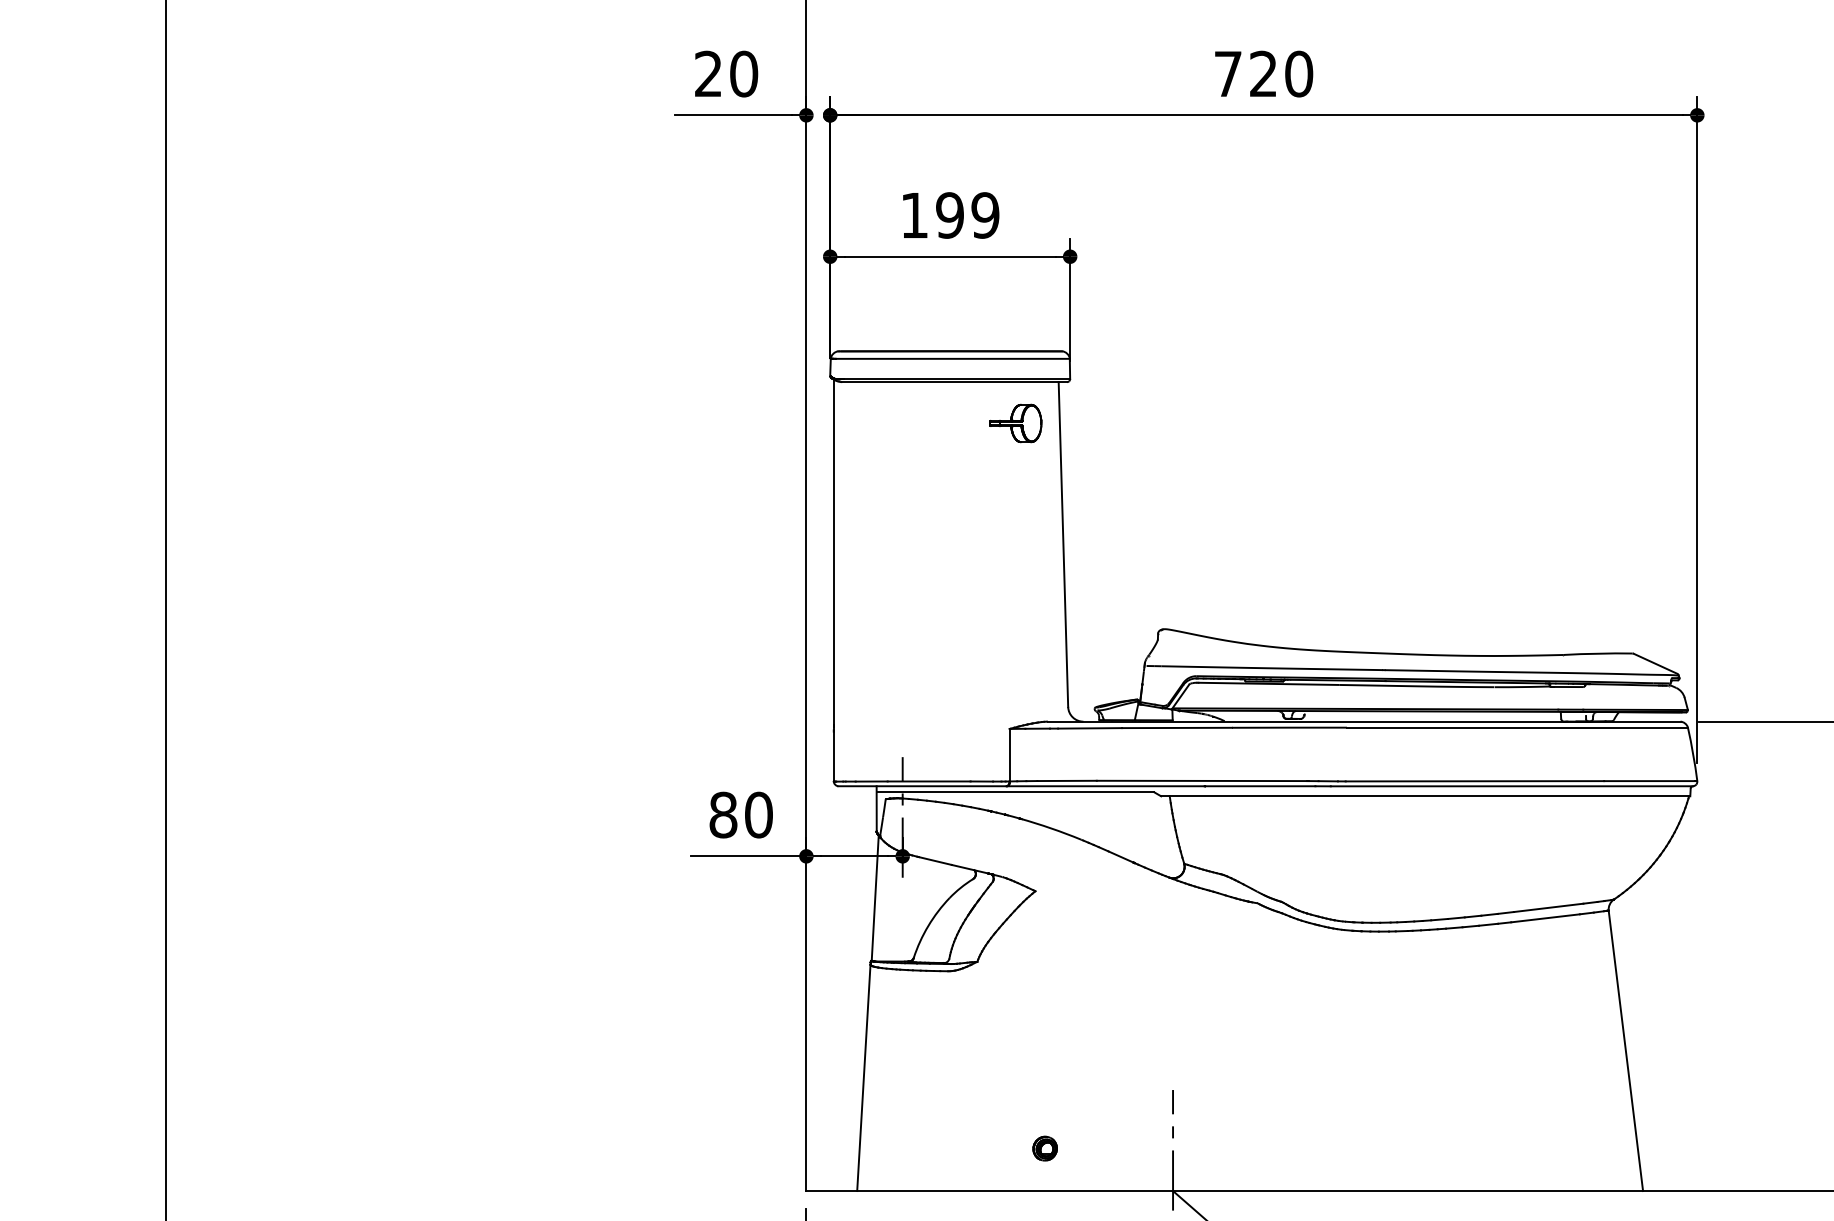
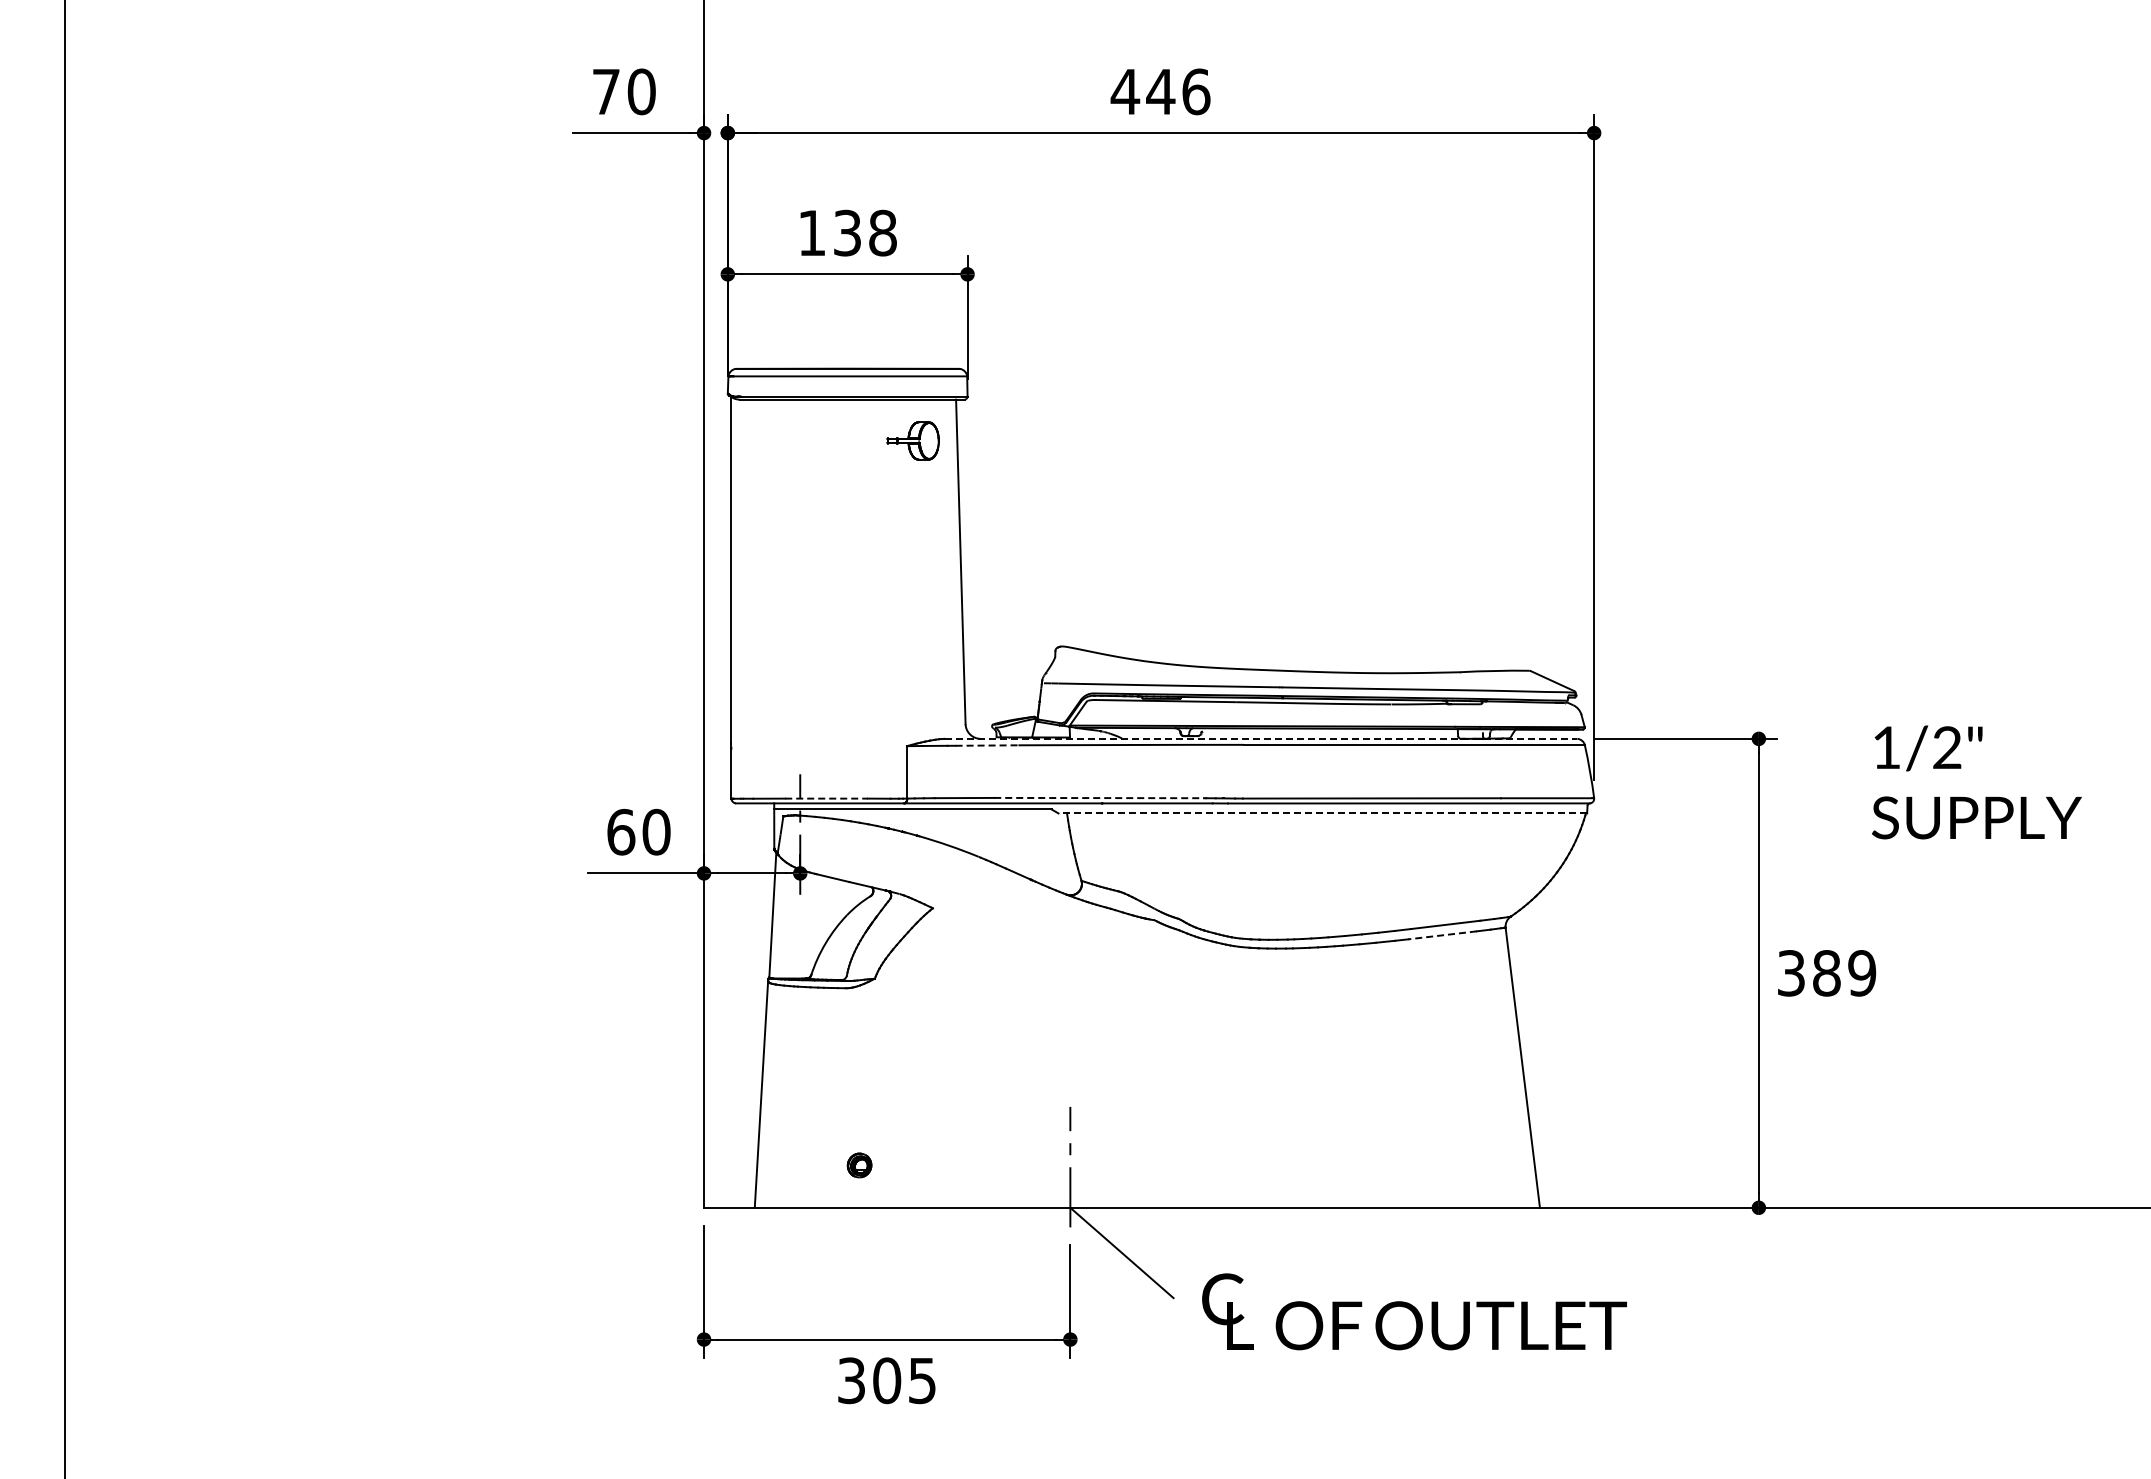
text: (707, 73) -> (605, 91), 20 -> 70
text: (1263, 73) -> (1160, 91), 720 -> 446
text: (967, 214) -> (864, 232), 199 -> 138
line: (1364, 721) -> (1261, 738), solid -> dashed
line: (1090, 728) -> (987, 745), solid -> dashed
line: (929, 781) -> (827, 798), solid -> dashed
line: (1202, 781) -> (1099, 798), solid -> dashed
line: (1425, 796) -> (1322, 813), solid -> dashed
text: (723, 814) -> (621, 831), 80 -> 60
line: (1545, 918) -> (1442, 935), solid -> dashed
part: (1045, 1148) -> (859, 1165), moved

